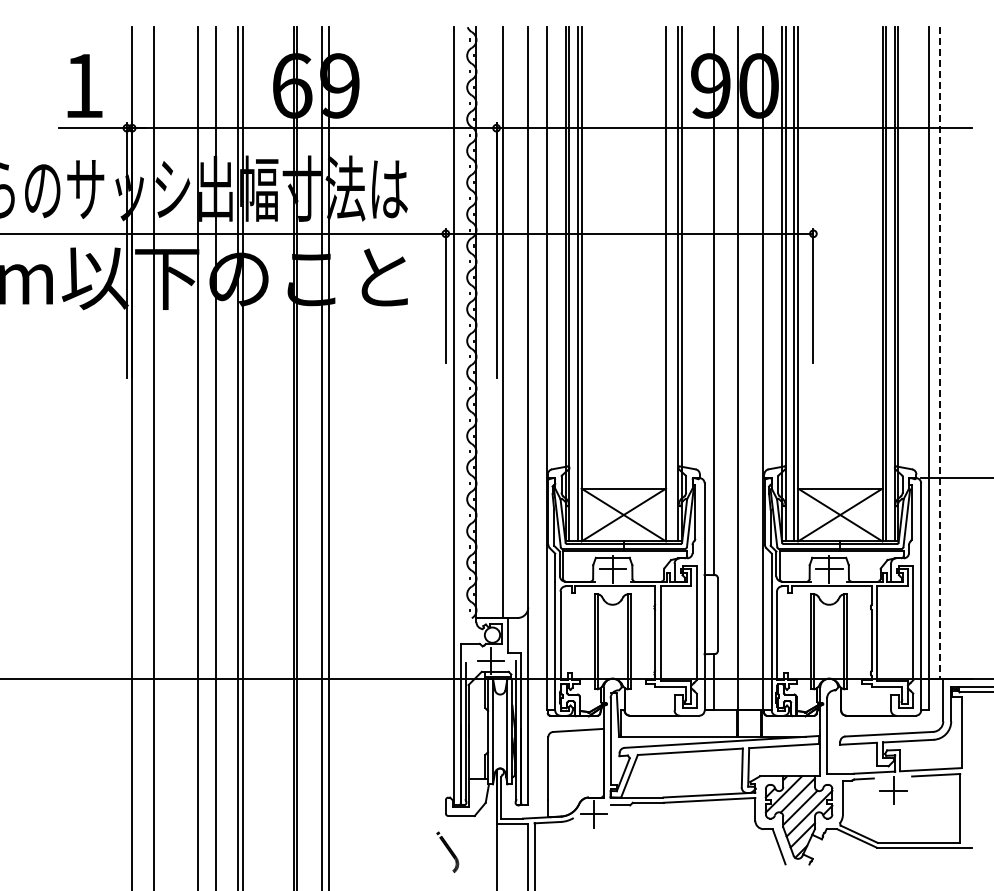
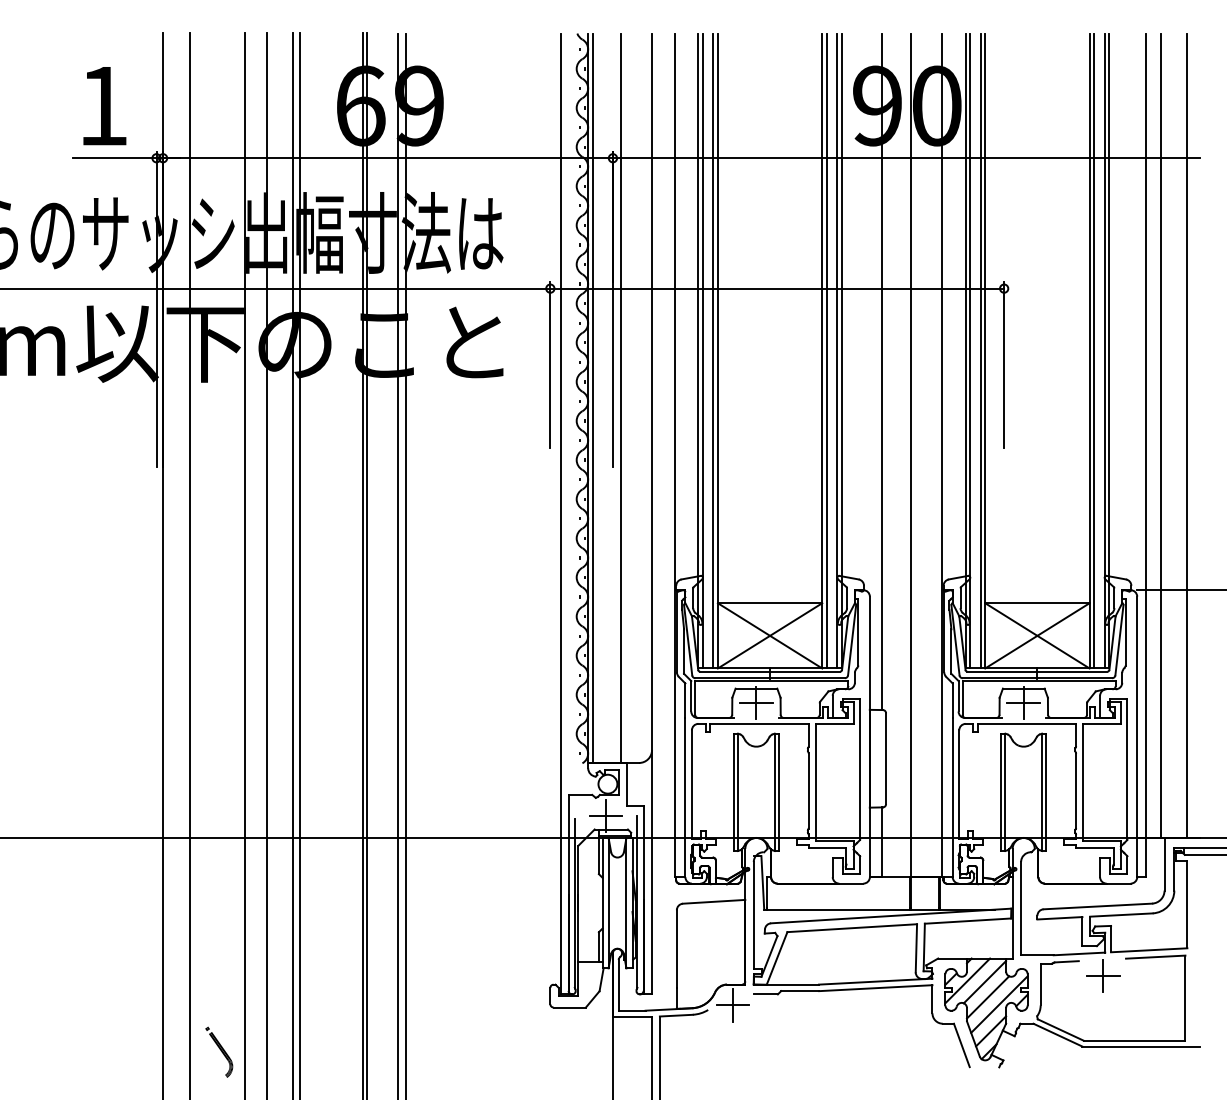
line: (669, 284) -> (826, 351), added
line: (480, 322) -> (593, 398), added
line: (940, 352) -> (1161, 435), dashed -> solid
line: (961, 352) -> (1187, 435), added
part: (447, 851) -> (219, 1051), moved

